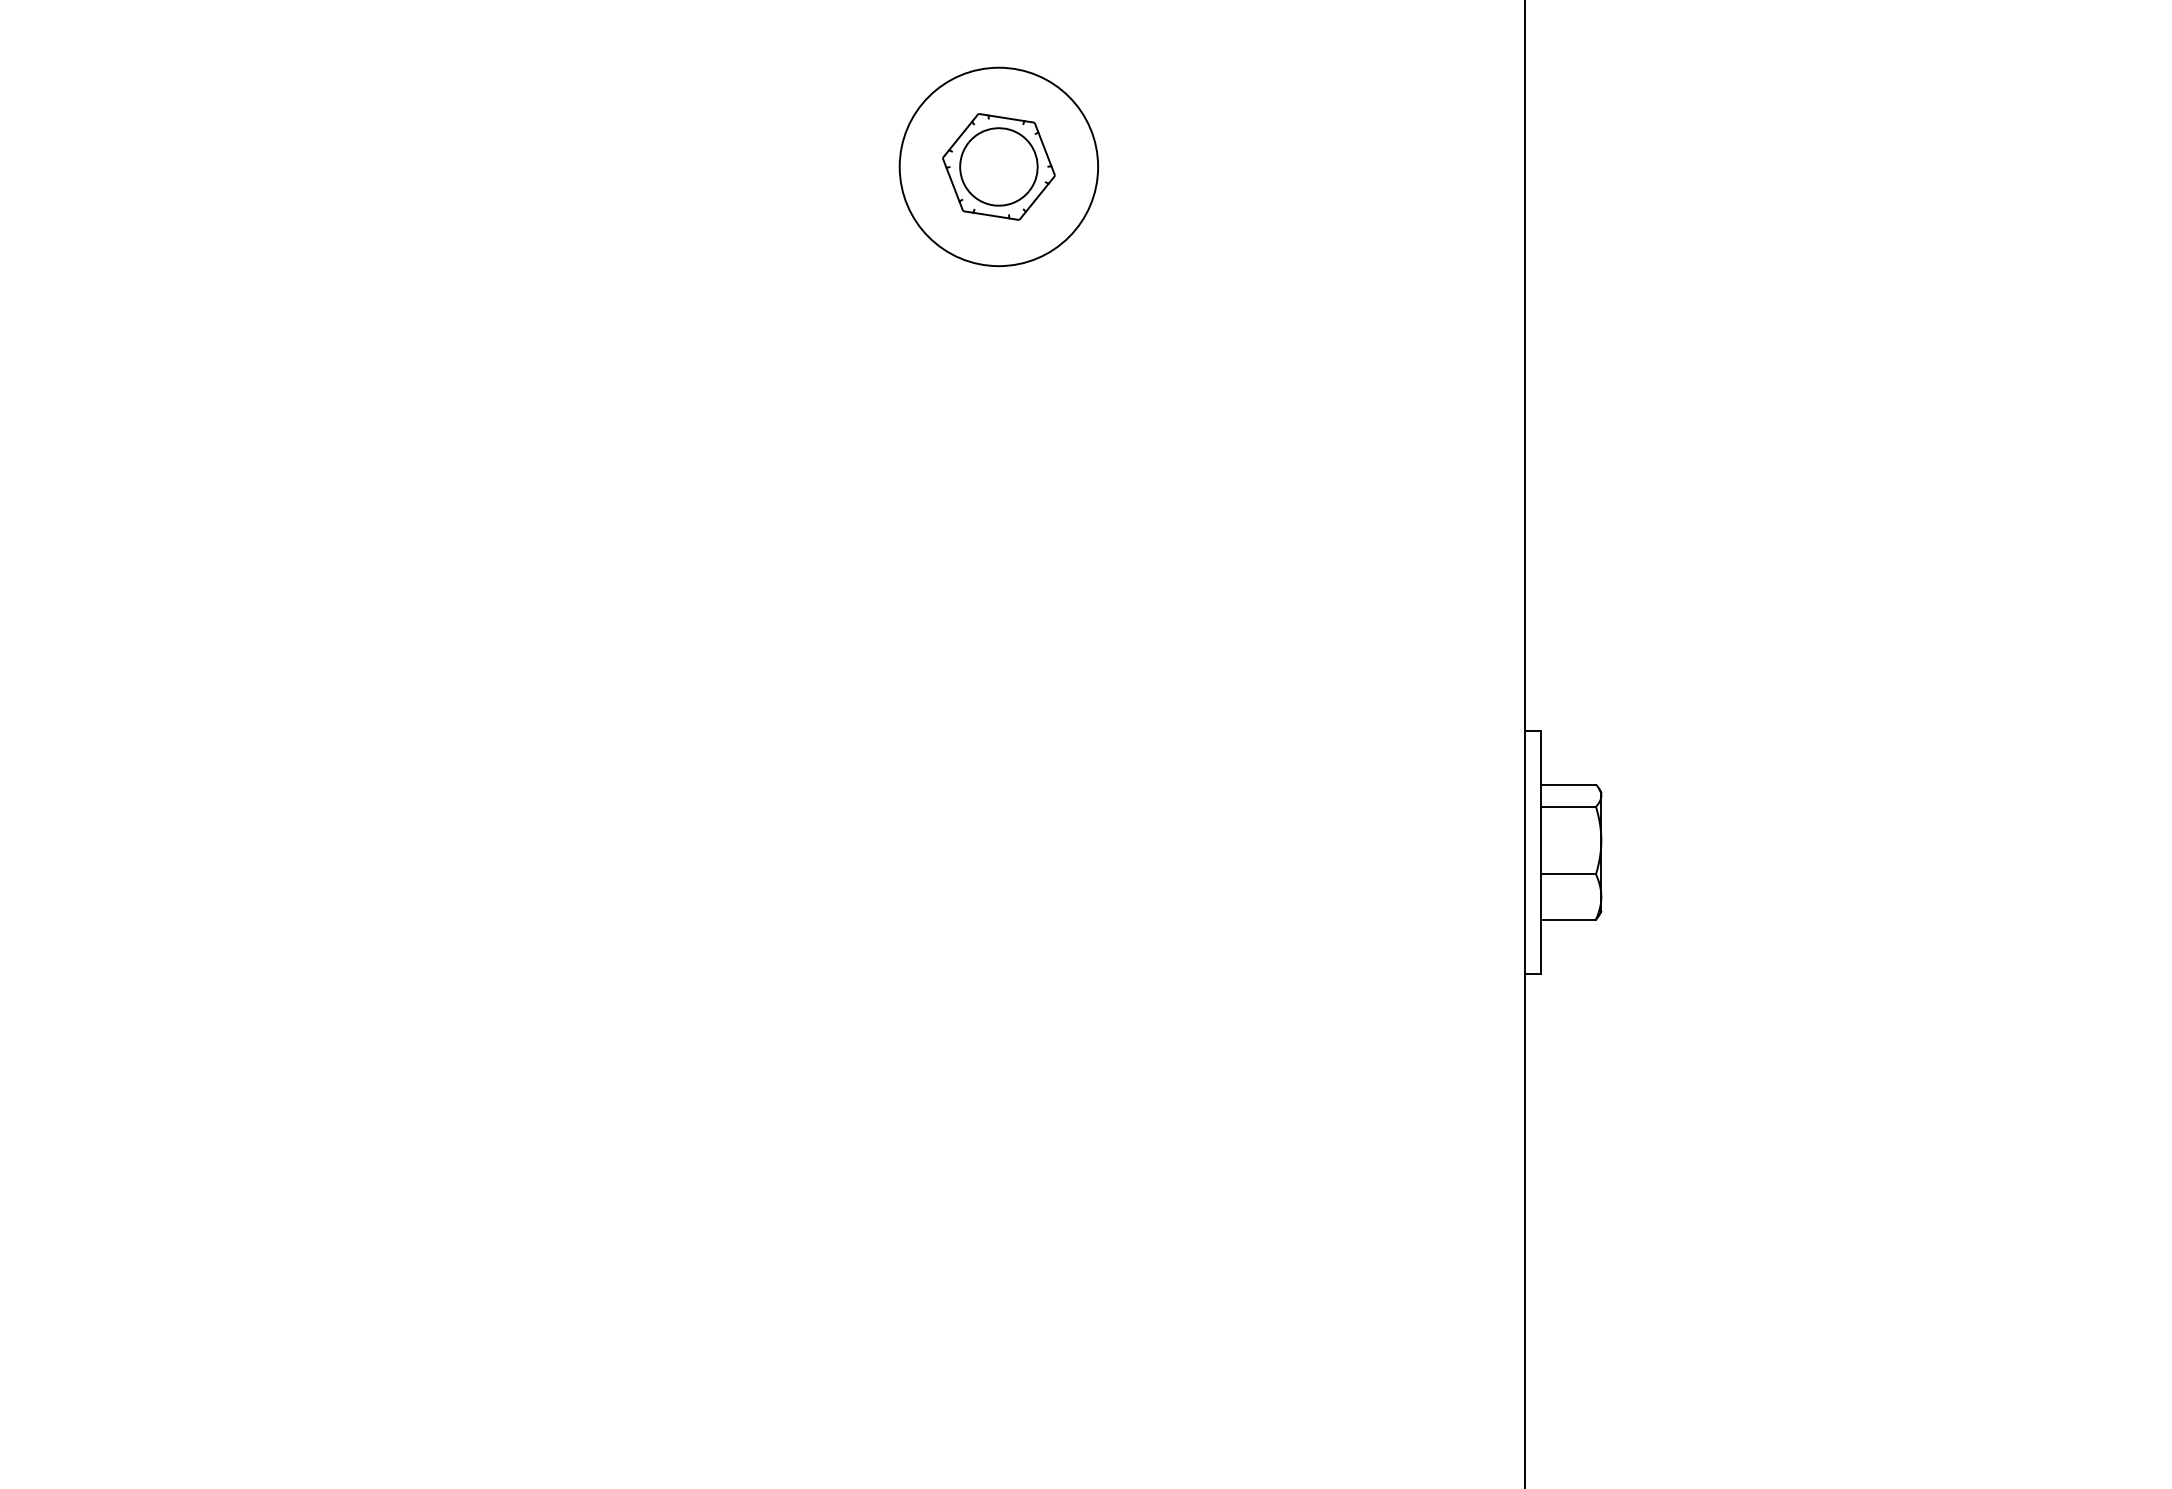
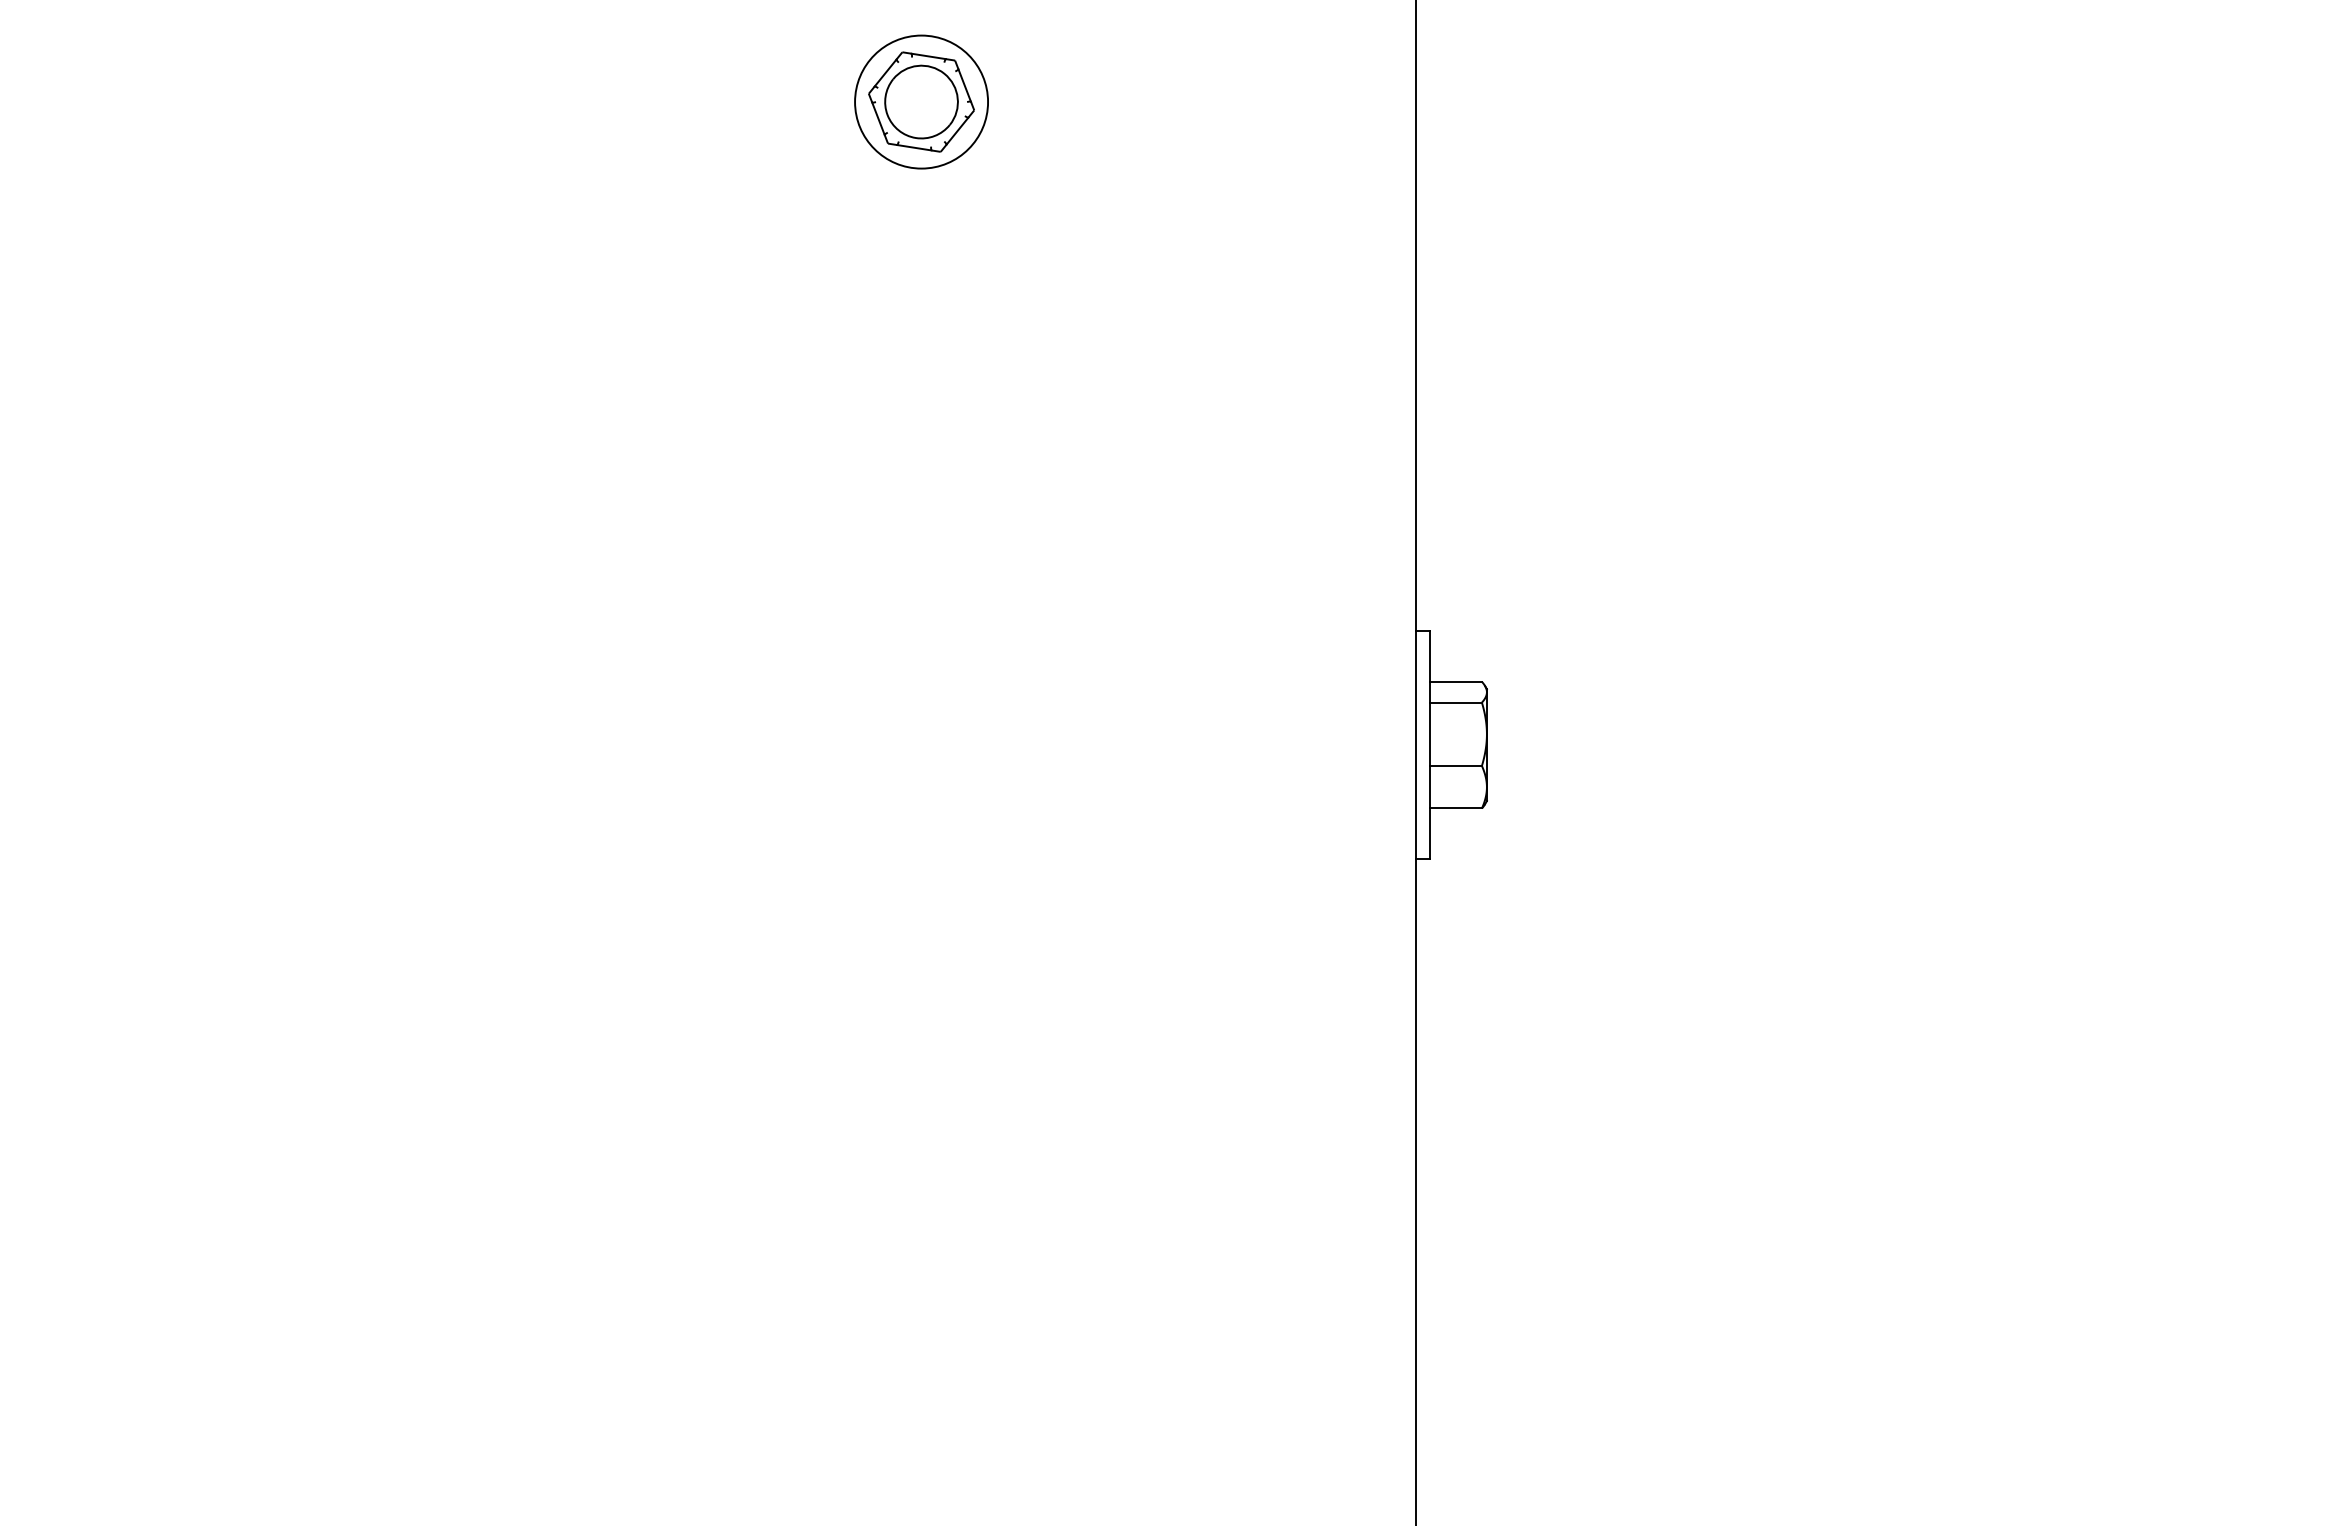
circle: (998, 166) -> (921, 101), size x0.71

